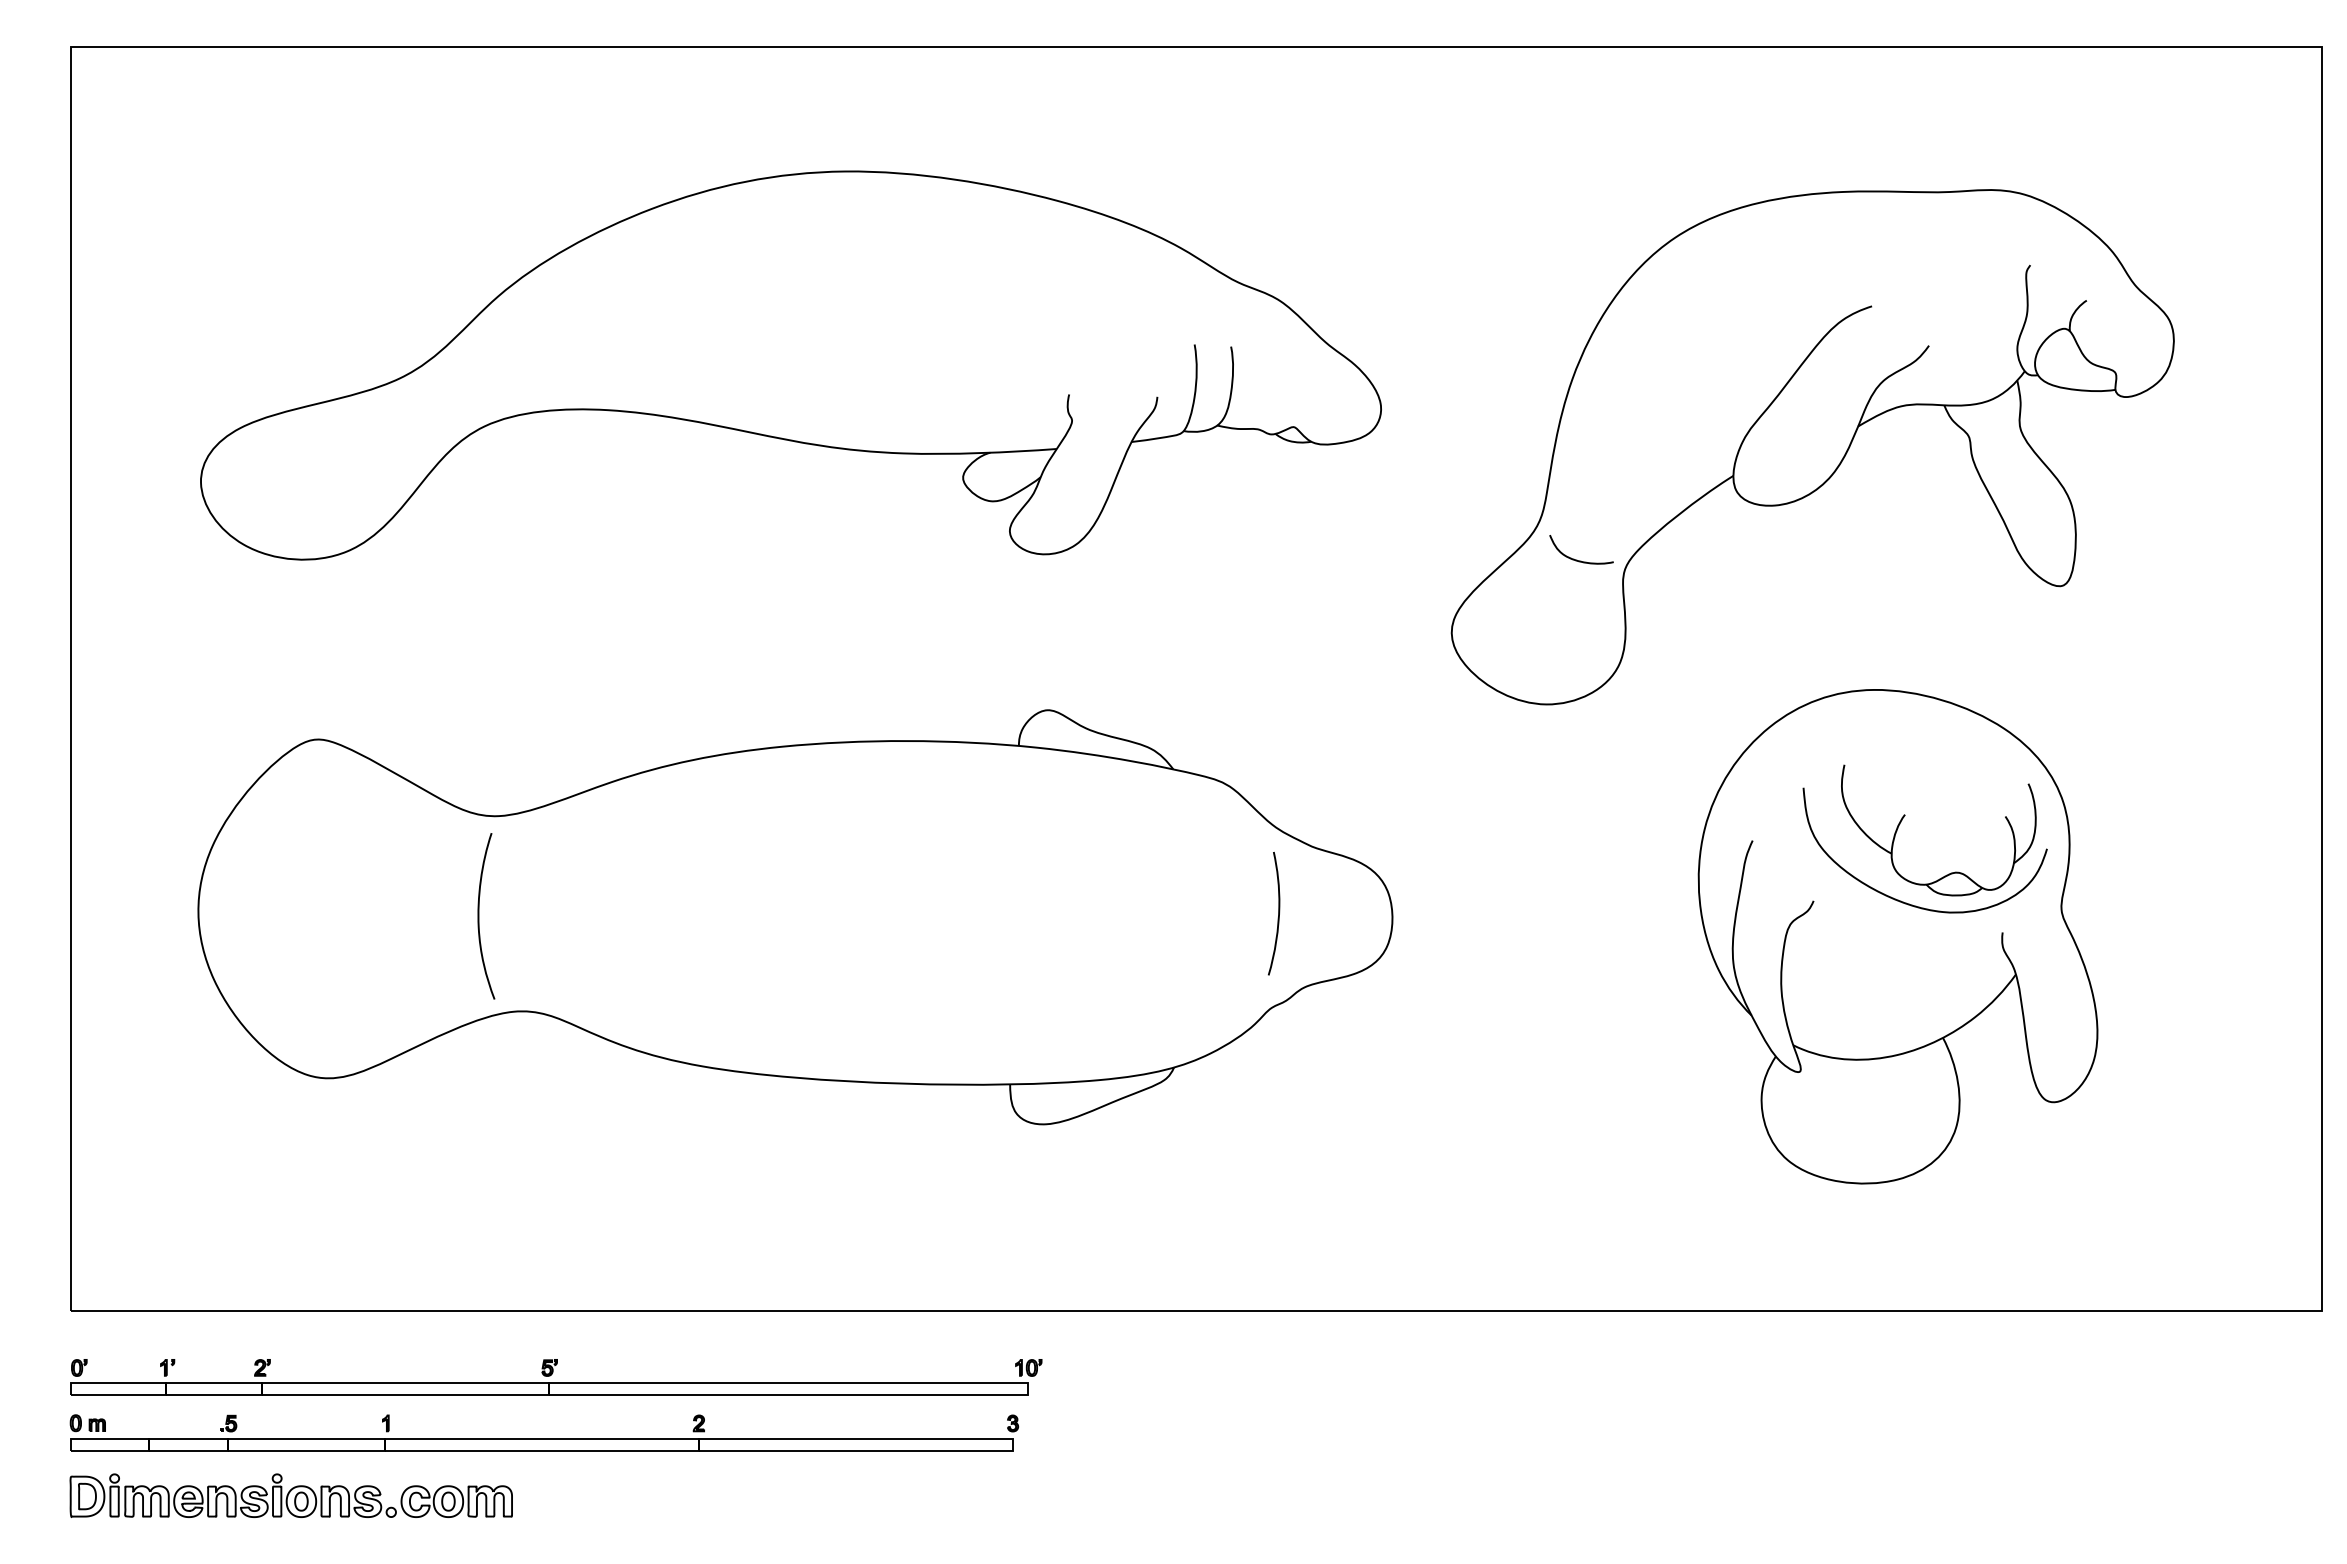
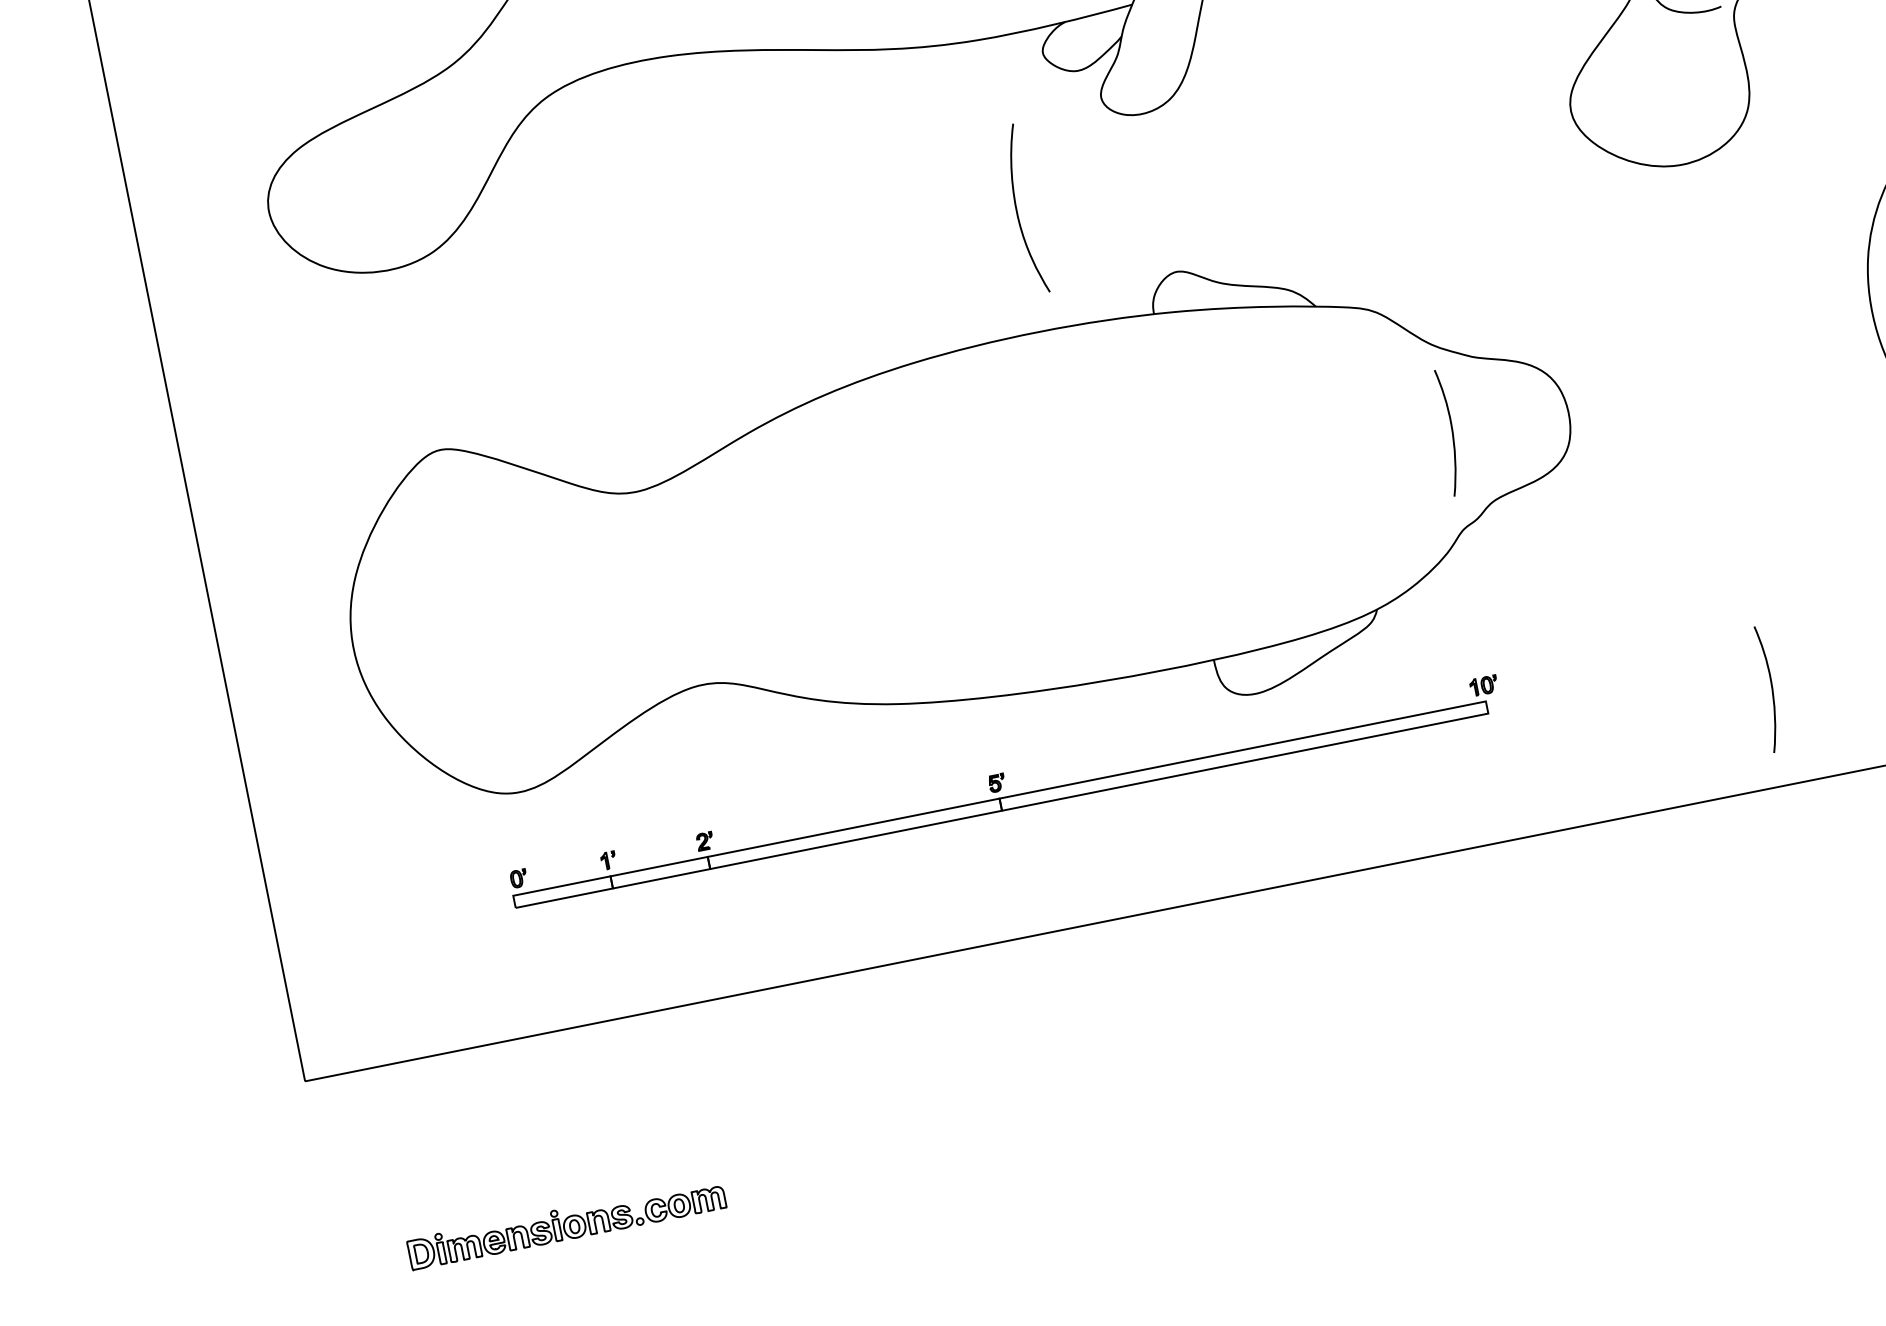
curve: (479, 916) -> (1017, 210), moved
curve: (1532, 1216) -> (1771, 688), added
part: (556, 1377) -> (1005, 791), moved
part: (544, 1432) -> (811, 1108), removed
part: (290, 1495) -> (565, 1223), size x0.7

